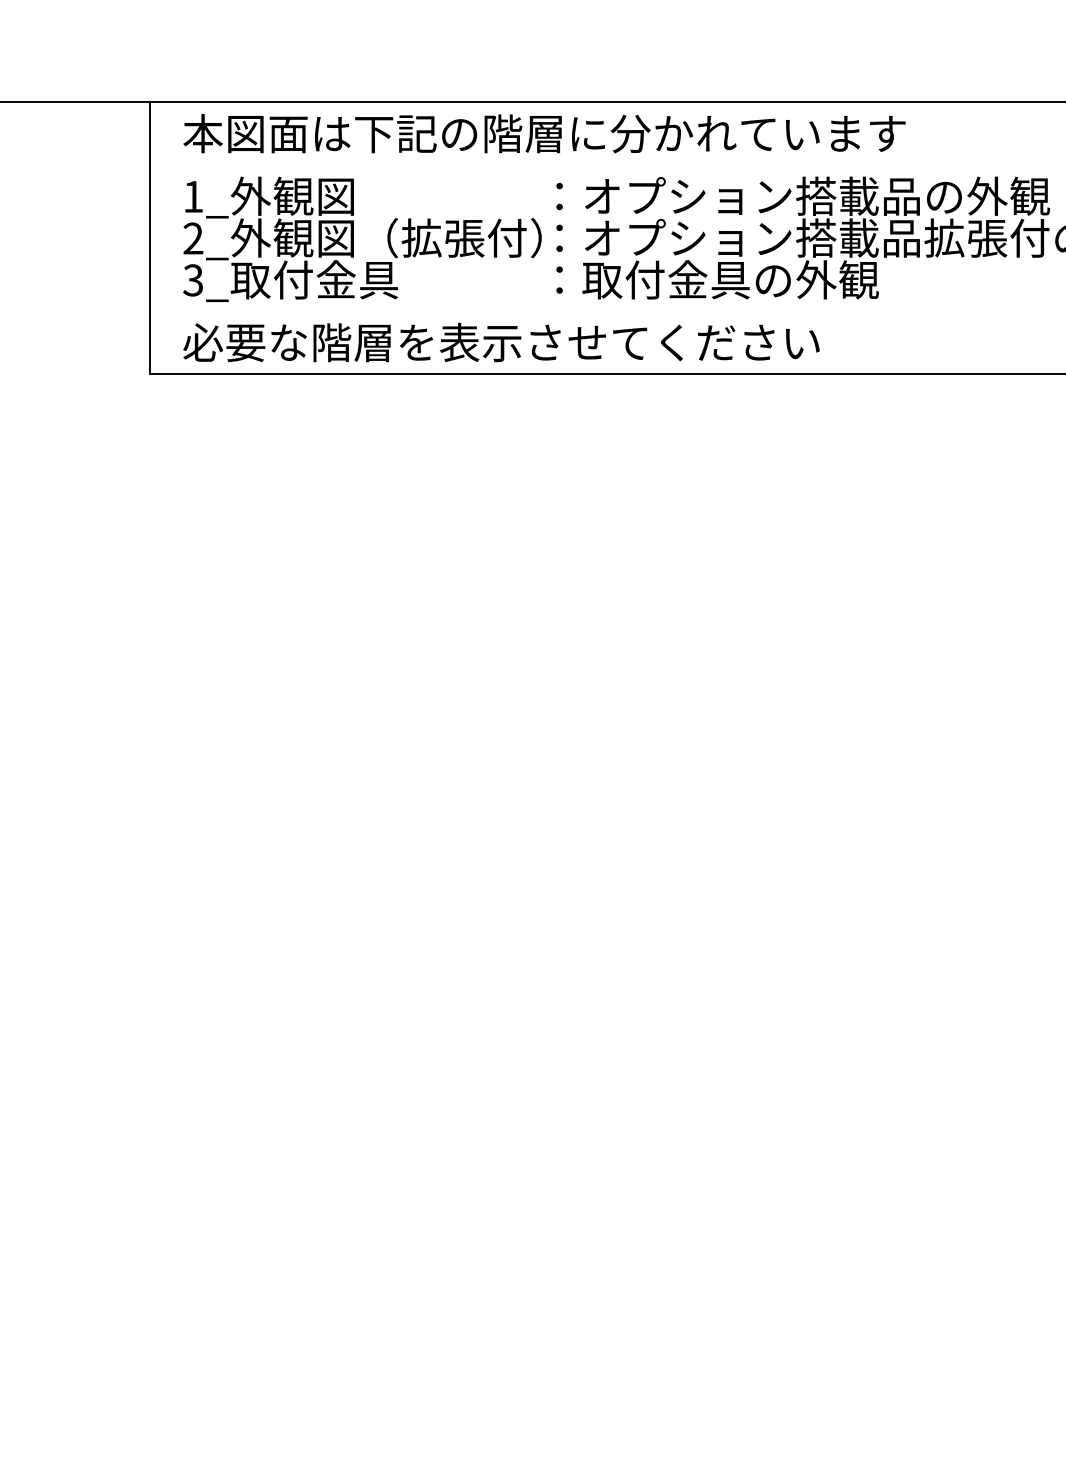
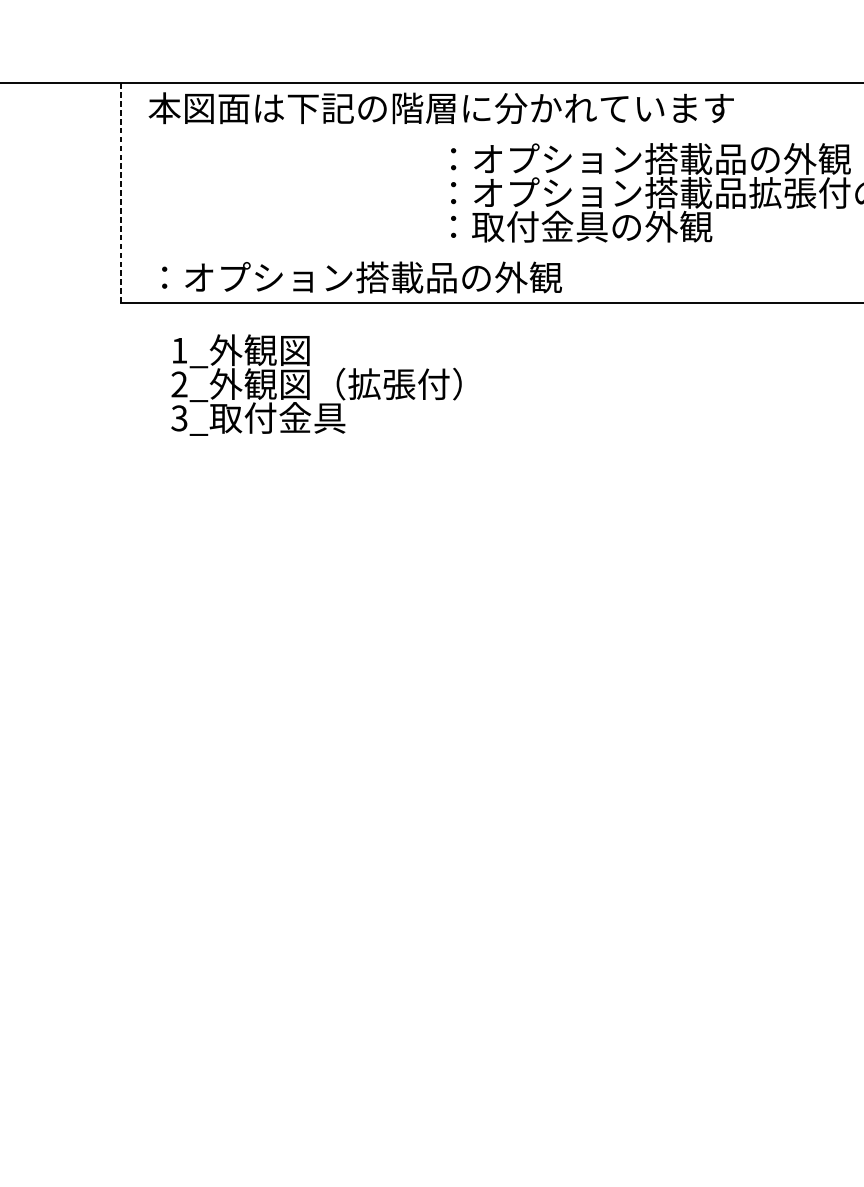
line: (149, 237) -> (121, 192), solid -> dashed
text: (362, 238) -> (316, 384), moved
text: (501, 342) -> (406, 277), 必要な階層を表示させてください -> ：オプション搭載品の外観

